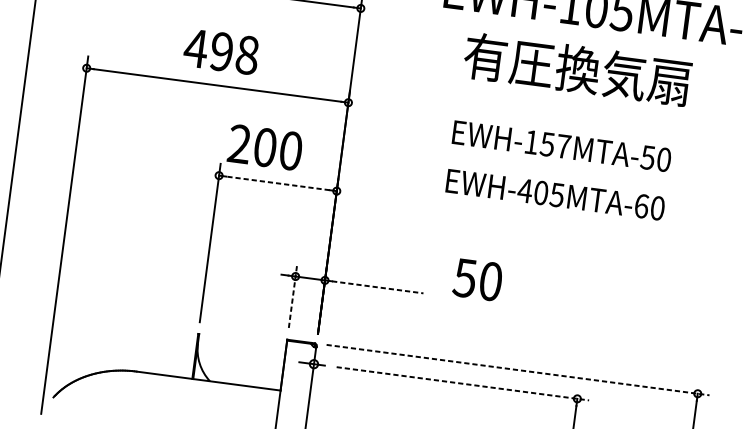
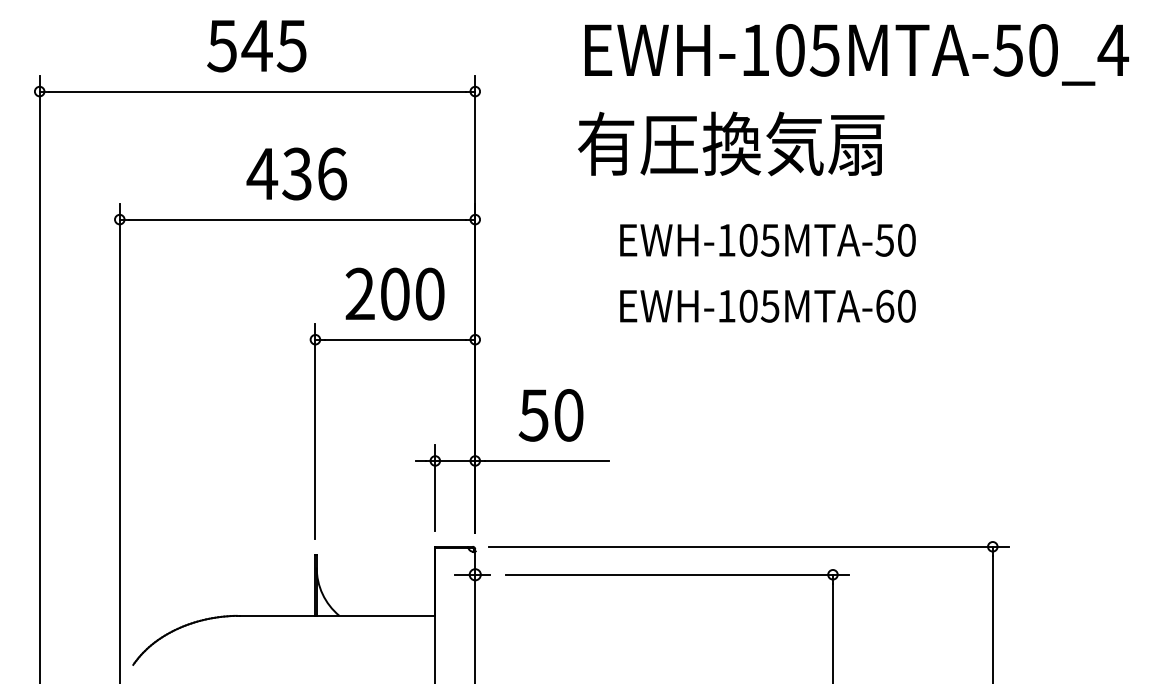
text: (234, 53) -> (314, 173), 498 -> 436
text: (577, 69) -> (731, 143), moved
text: (555, 144) -> (759, 239), EWH-157MTA-50 -> EWH-105MTA-50
text: (264, 147) -> (394, 293), moved
line: (277, 183) -> (394, 339), dashed -> solid
text: (524, 191) -> (726, 306), EWH-405MTA-60 -> EWH-105MTA-60
text: (477, 279) -> (550, 415), moved
line: (378, 287) -> (547, 460), dashed -> solid
line: (293, 296) -> (435, 487), dashed -> solid
line: (518, 369) -> (749, 546), dashed -> solid
line: (462, 383) -> (677, 574), dashed -> solid

